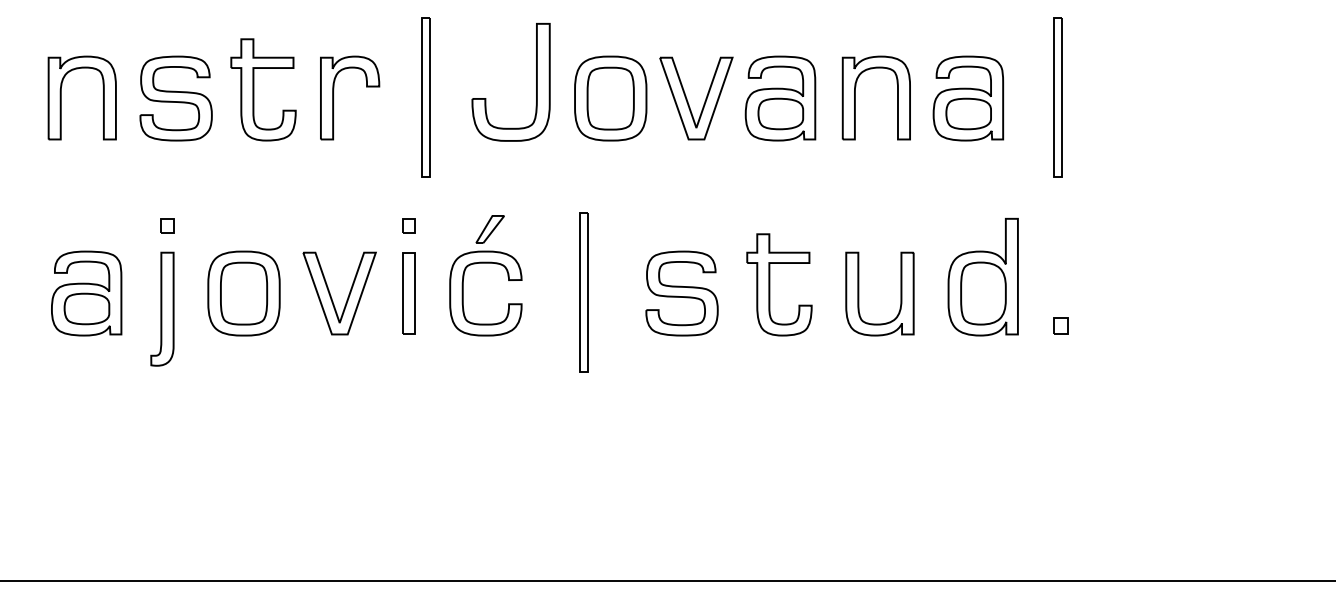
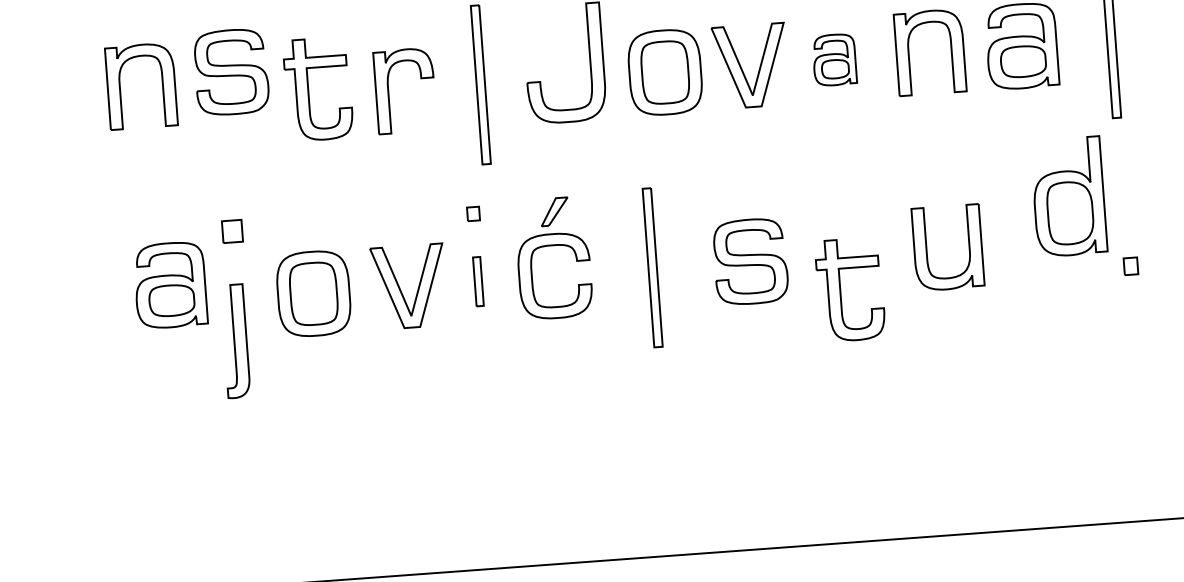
part: (61, 97) -> (120, 87), moved
part: (175, 98) -> (230, 72), moved
part: (780, 98) -> (834, 59), size x0.6
part: (167, 225) -> (232, 231), size x1.6
part: (982, 276) -> (1068, 196), moved
part: (770, 284) -> (841, 290), moved
part: (86, 293) -> (170, 285), moved
part: (408, 293) -> (477, 281), size x0.6
part: (162, 308) -> (235, 340), moved

